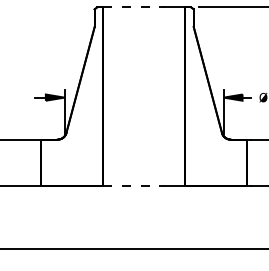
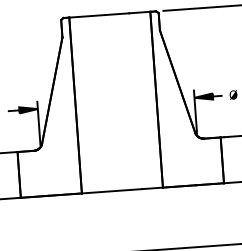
line: (133, 7) -> (99, 15), dashed -> solid
line: (133, 186) -> (111, 191), dashed -> solid

